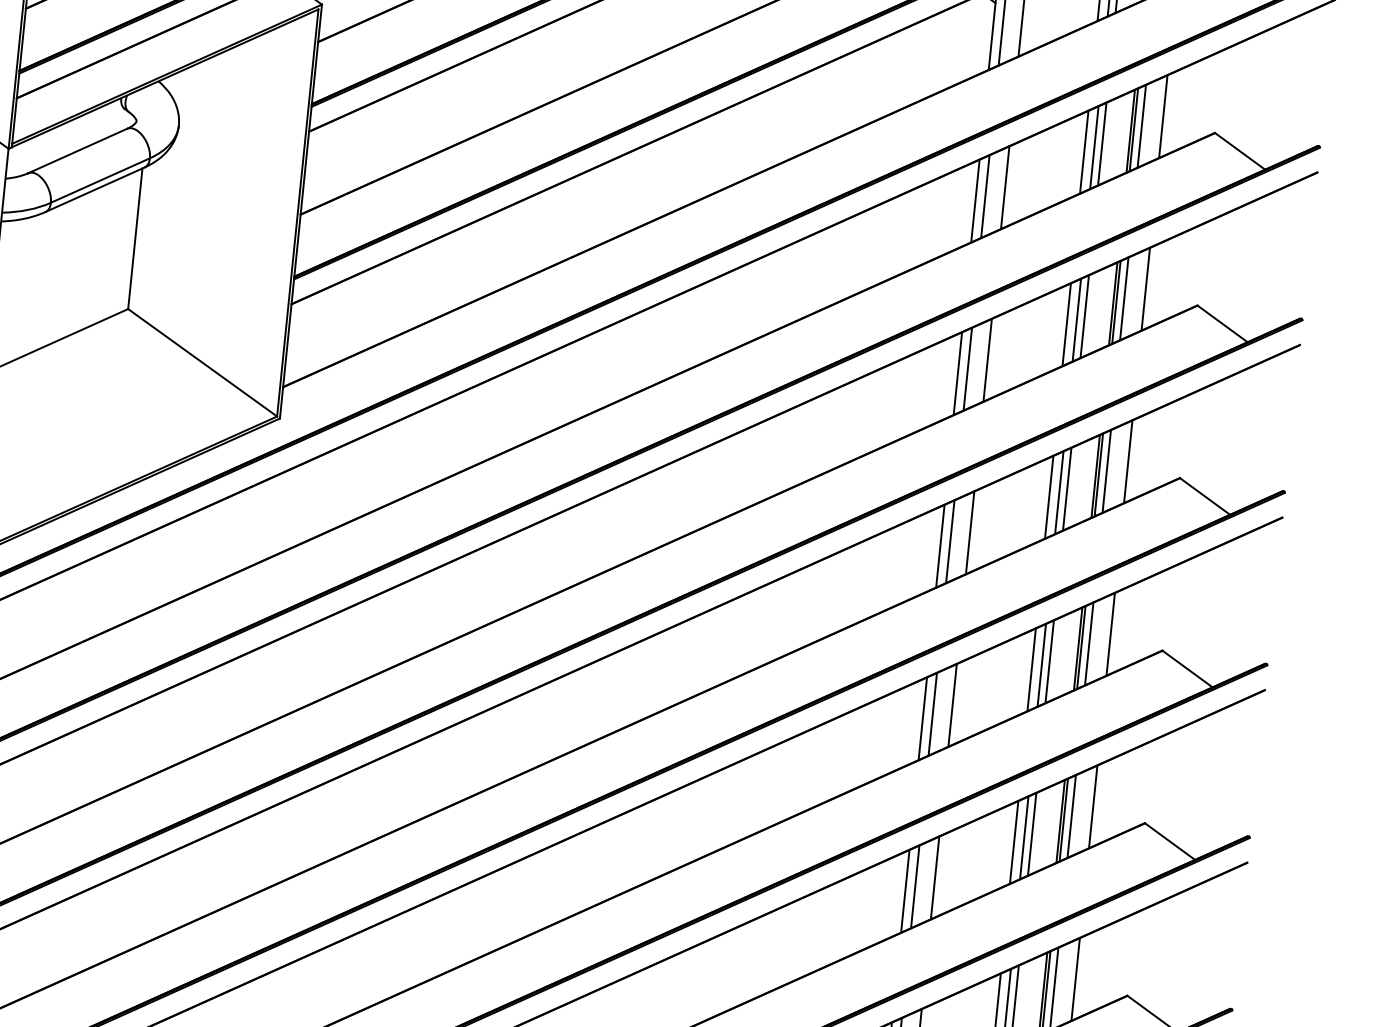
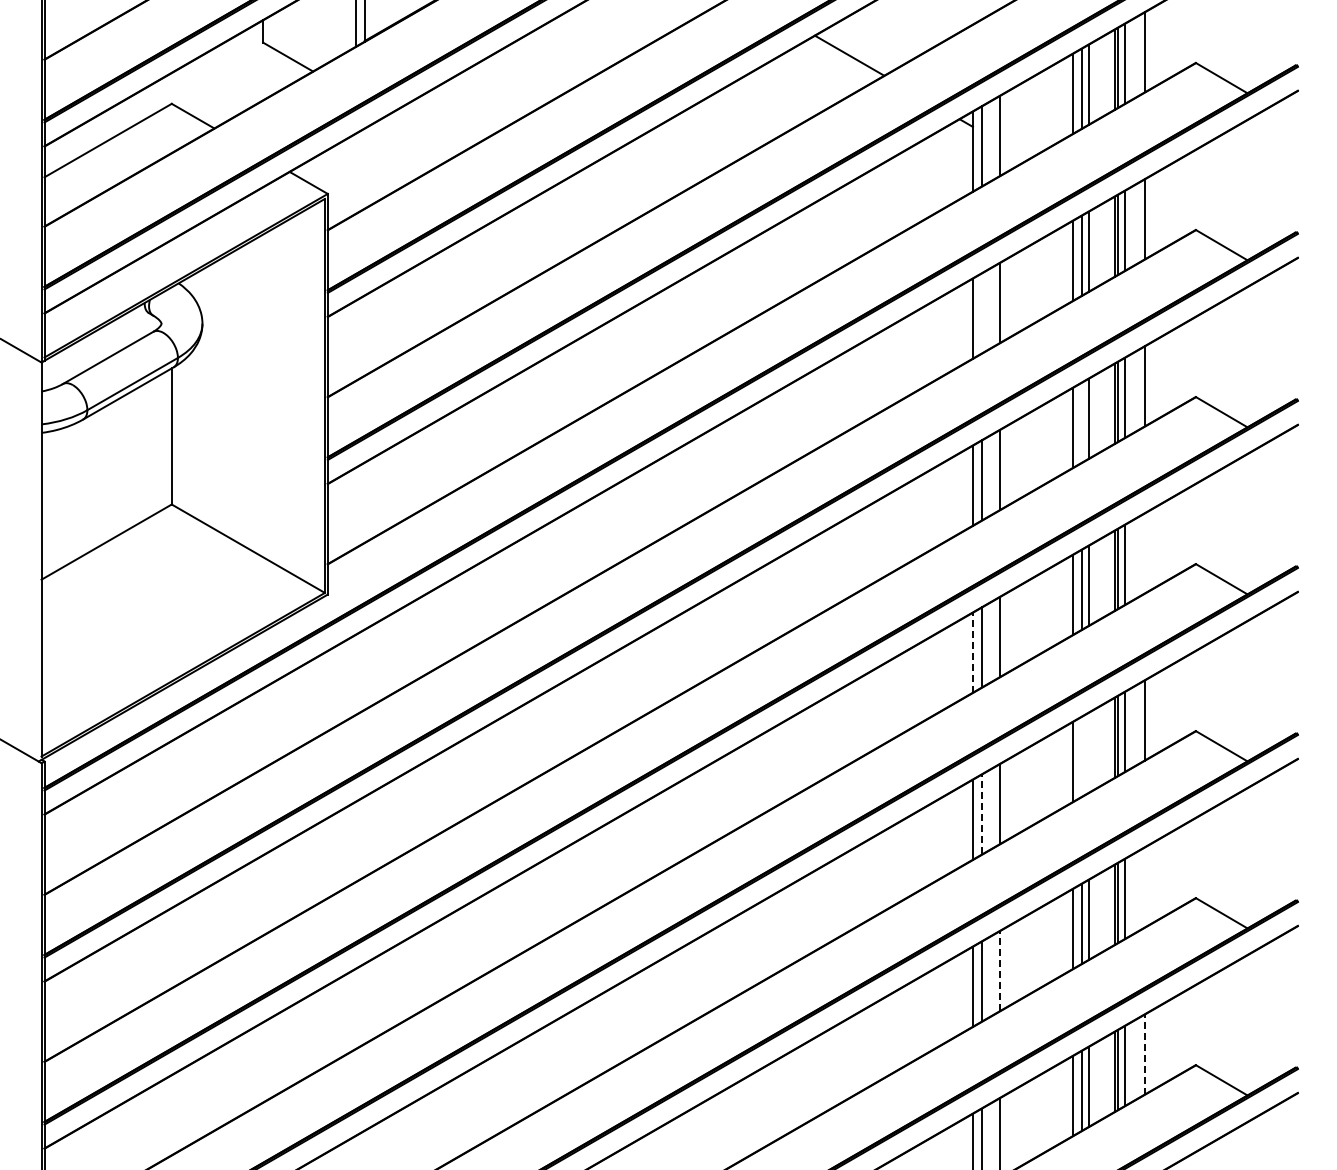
line: (985, 196) -> (982, 313), removed
line: (1076, 319) -> (1081, 422), removed
line: (1127, 461) -> (1144, 553), removed
line: (940, 546) -> (973, 652), solid -> dashed
line: (1049, 661) -> (1088, 752), removed
line: (1041, 664) -> (1081, 756), removed
line: (933, 714) -> (982, 814), solid -> dashed
line: (1092, 806) -> (1144, 887), removed
line: (935, 878) -> (1000, 971), solid -> dashed
line: (1075, 979) -> (1144, 1054), solid -> dashed

